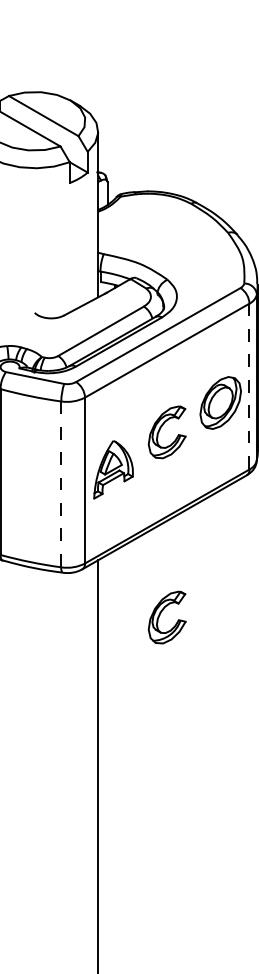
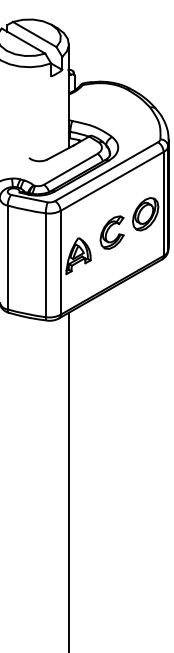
line: (249, 385) -> (163, 203), dashed -> solid
line: (60, 484) -> (45, 265), dashed -> solid
part: (166, 617) -> (111, 348), removed

